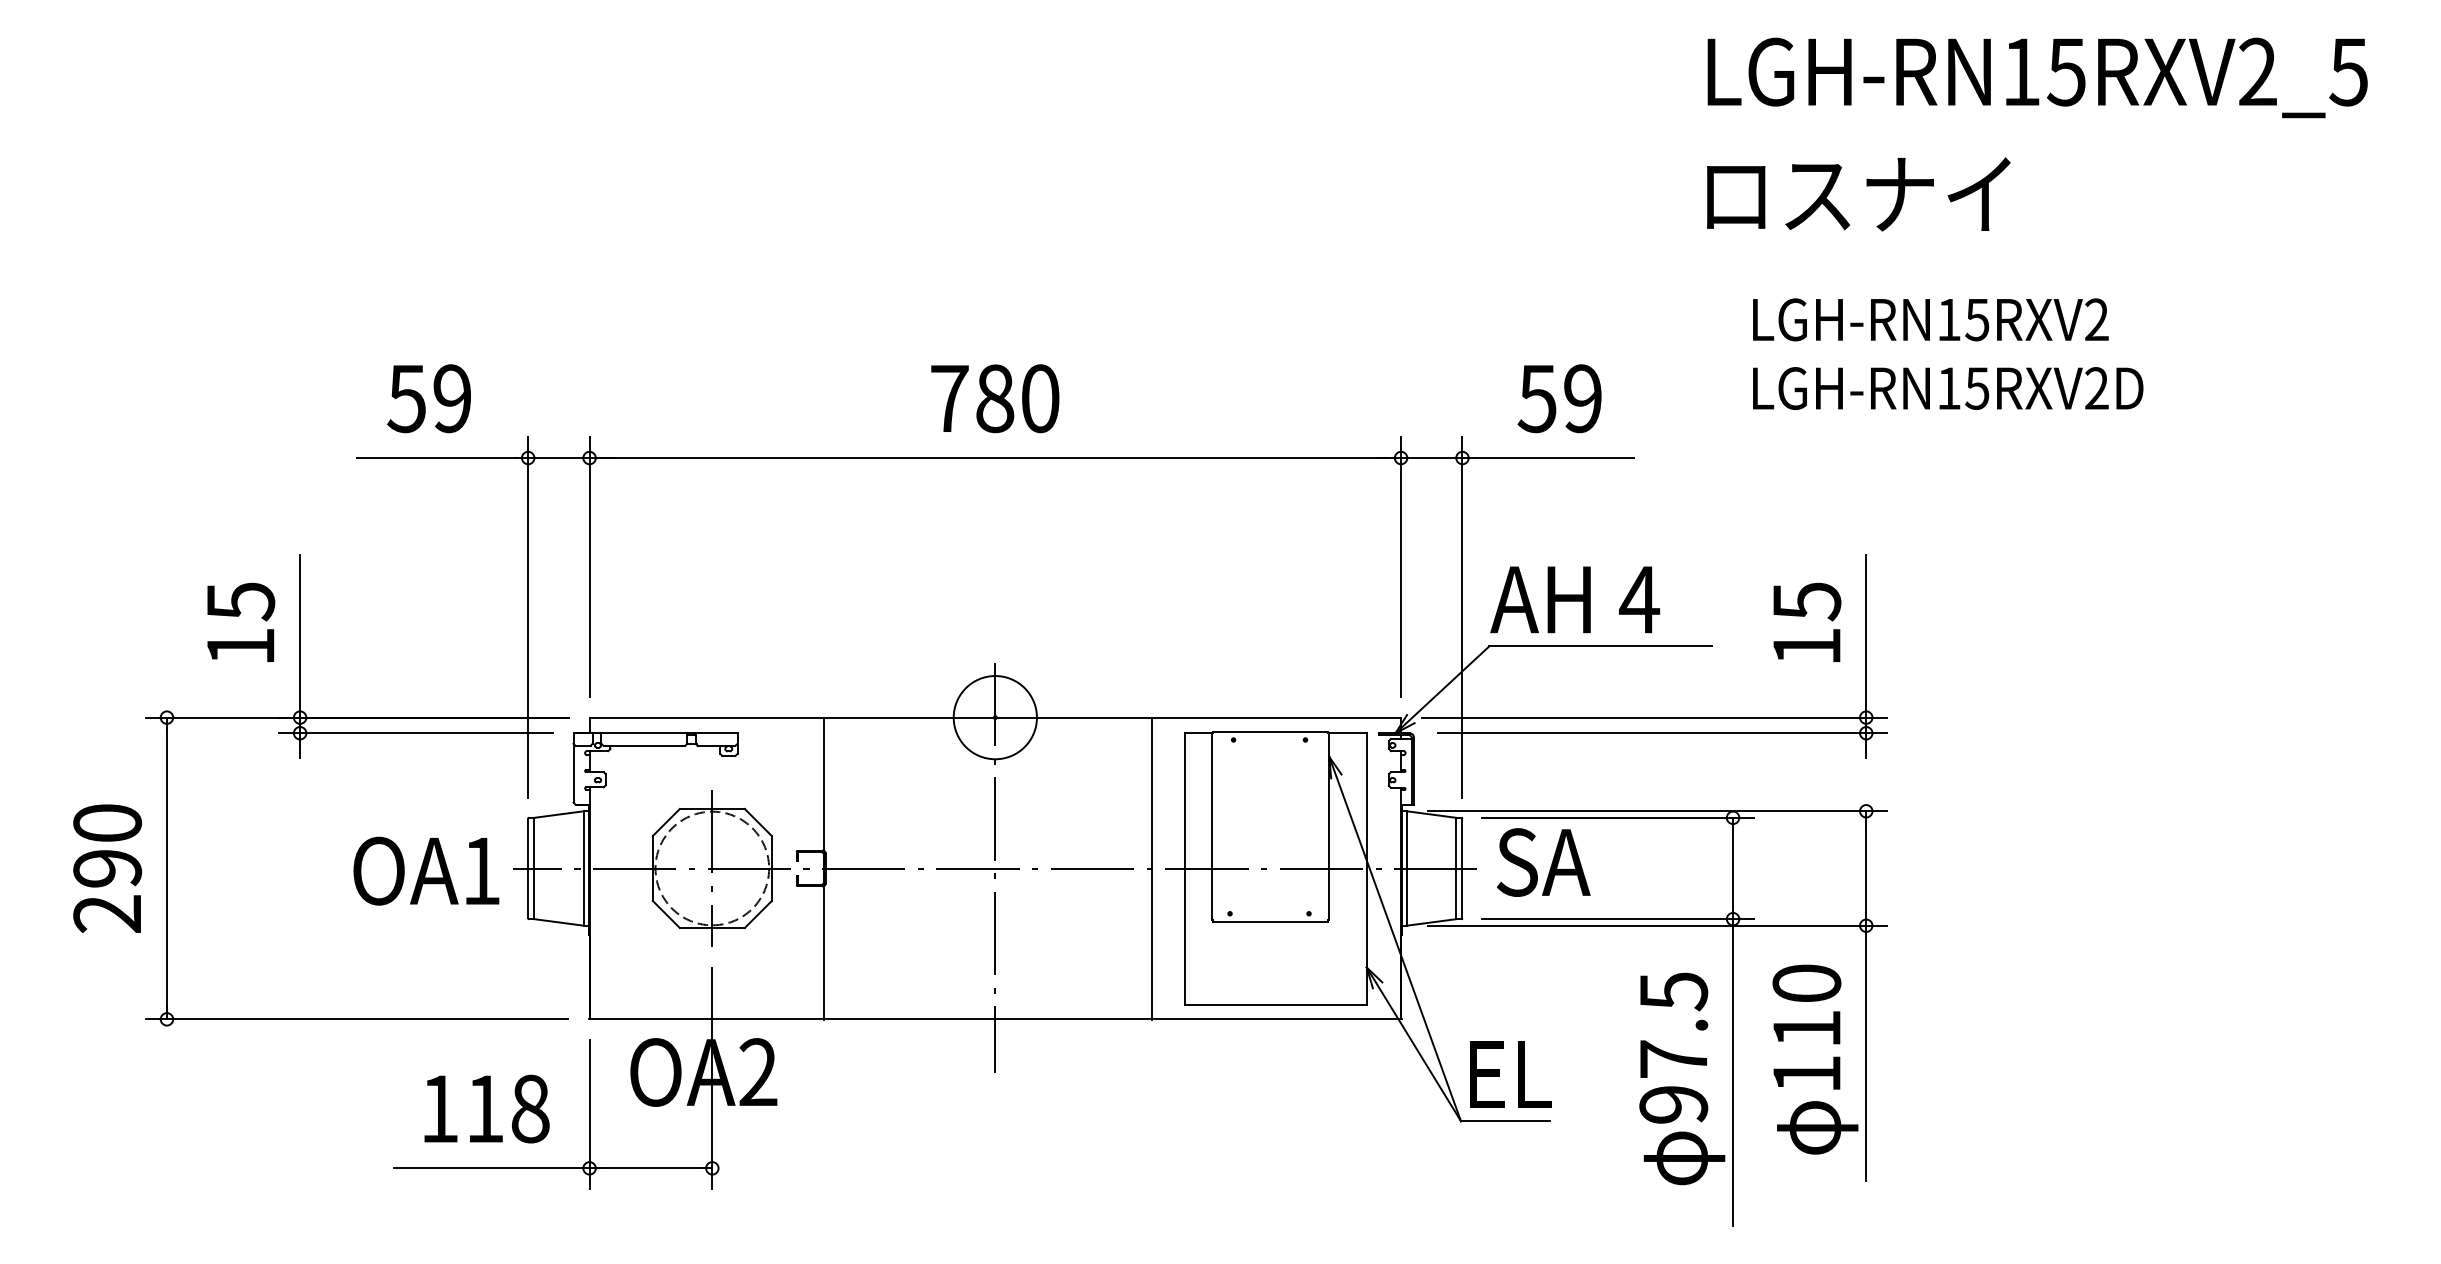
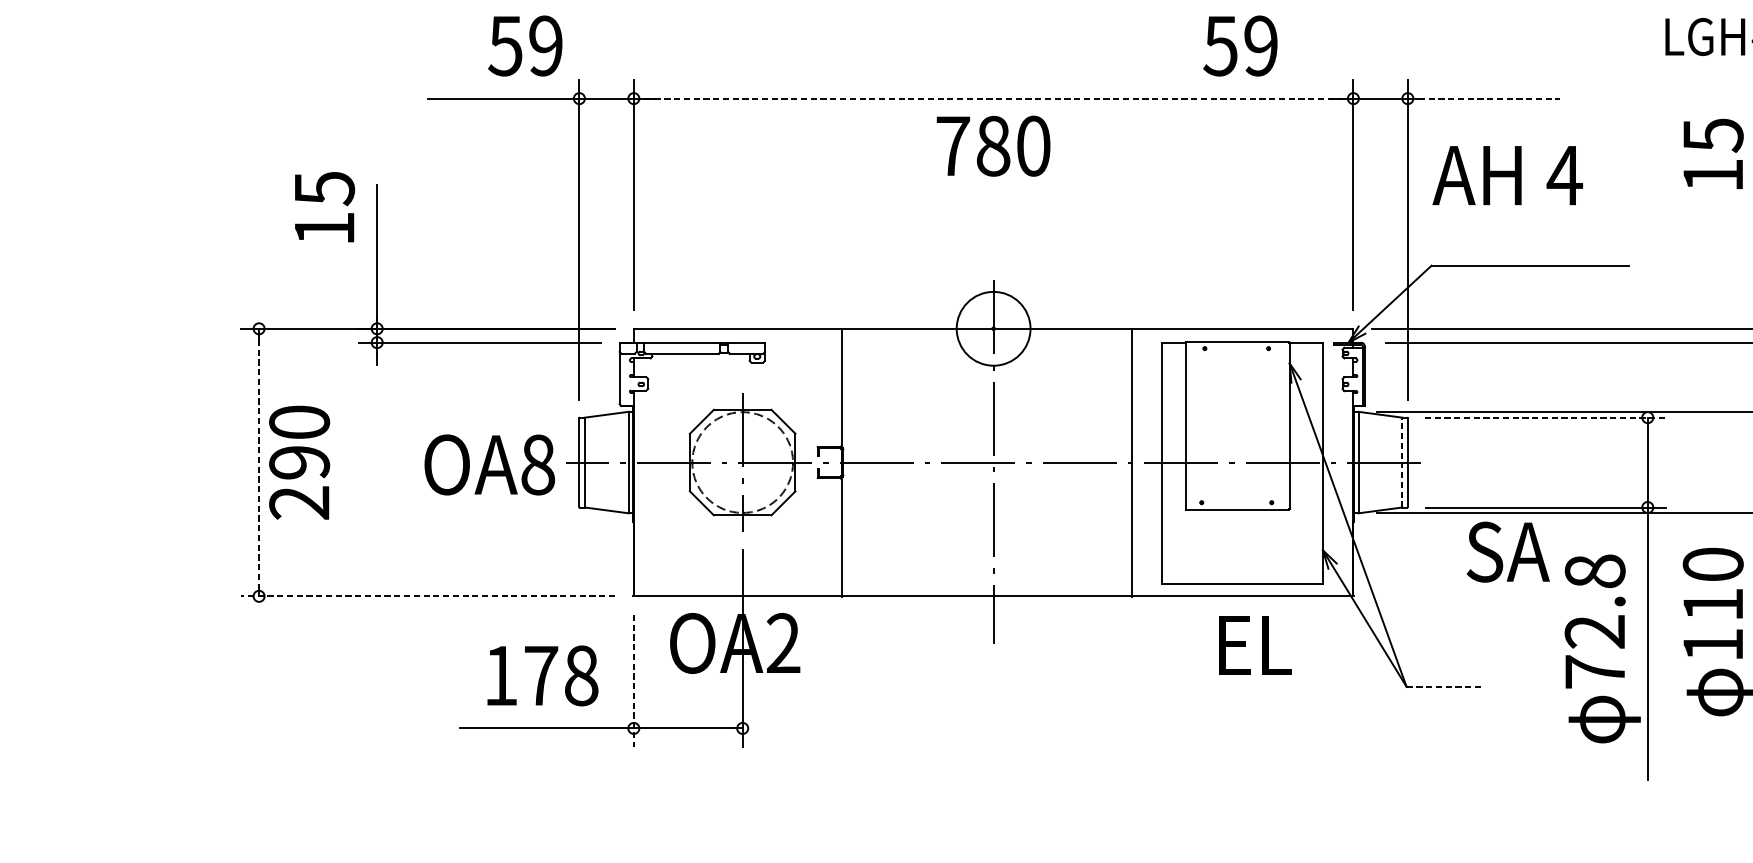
text: (428, 398) -> (524, 45), moved
text: (995, 398) -> (993, 146), moved
text: (1559, 398) -> (1240, 45), moved
line: (995, 458) -> (993, 99), solid -> dashed
line: (1554, 458) -> (1489, 99), solid -> dashed
text: (1575, 599) -> (1508, 175), moved
text: (241, 621) -> (325, 206), moved
text: (1807, 621) -> (1713, 153), moved
line: (1618, 817) -> (1546, 417), solid -> dashed
text: (1543, 862) -> (1508, 552), moved
text: (107, 868) -> (299, 462), moved
line: (1456, 868) -> (1402, 462), solid -> dashed
line: (166, 869) -> (258, 463), solid -> dashed
text: (481, 871) -> (538, 465), OA1 -> OA8
line: (356, 1019) -> (427, 596), solid -> dashed
text: (1673, 1047) -> (1594, 621), 97.5 -> 72.8
text: (1510, 1074) -> (1255, 645), moved
text: (485, 1108) -> (541, 675), 118 -> 178
line: (589, 1115) -> (633, 681), solid -> dashed
line: (1506, 1121) -> (1446, 686), solid -> dashed

